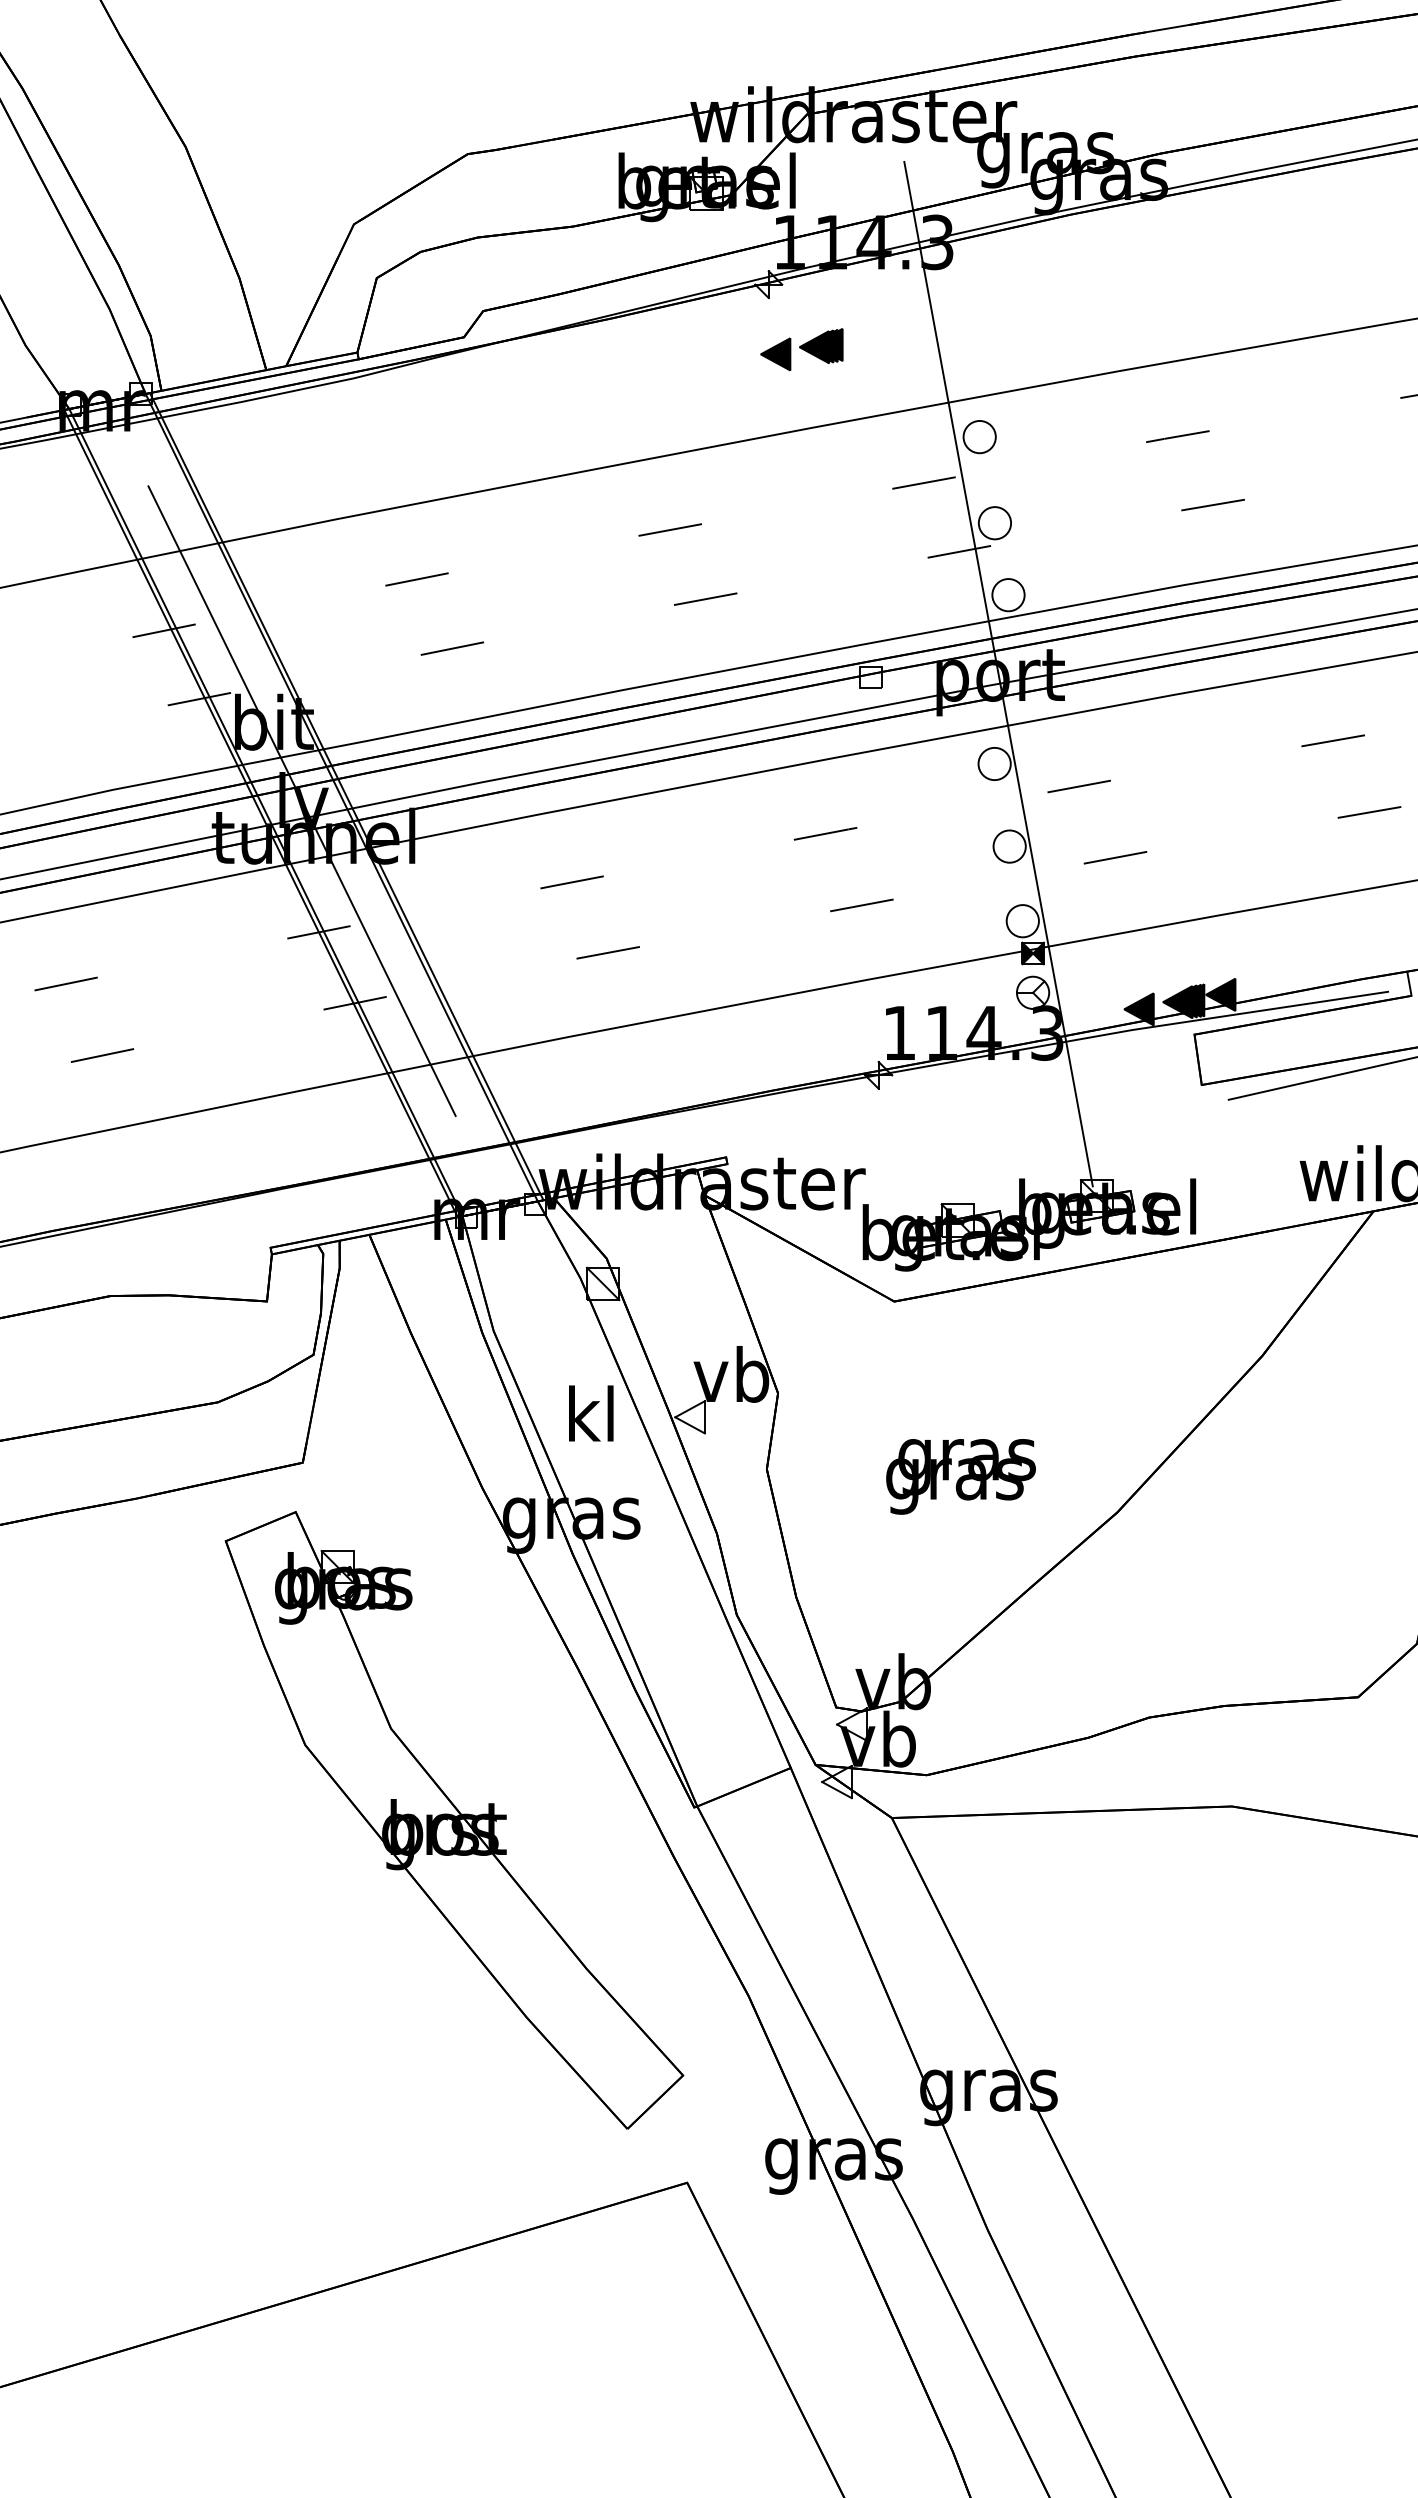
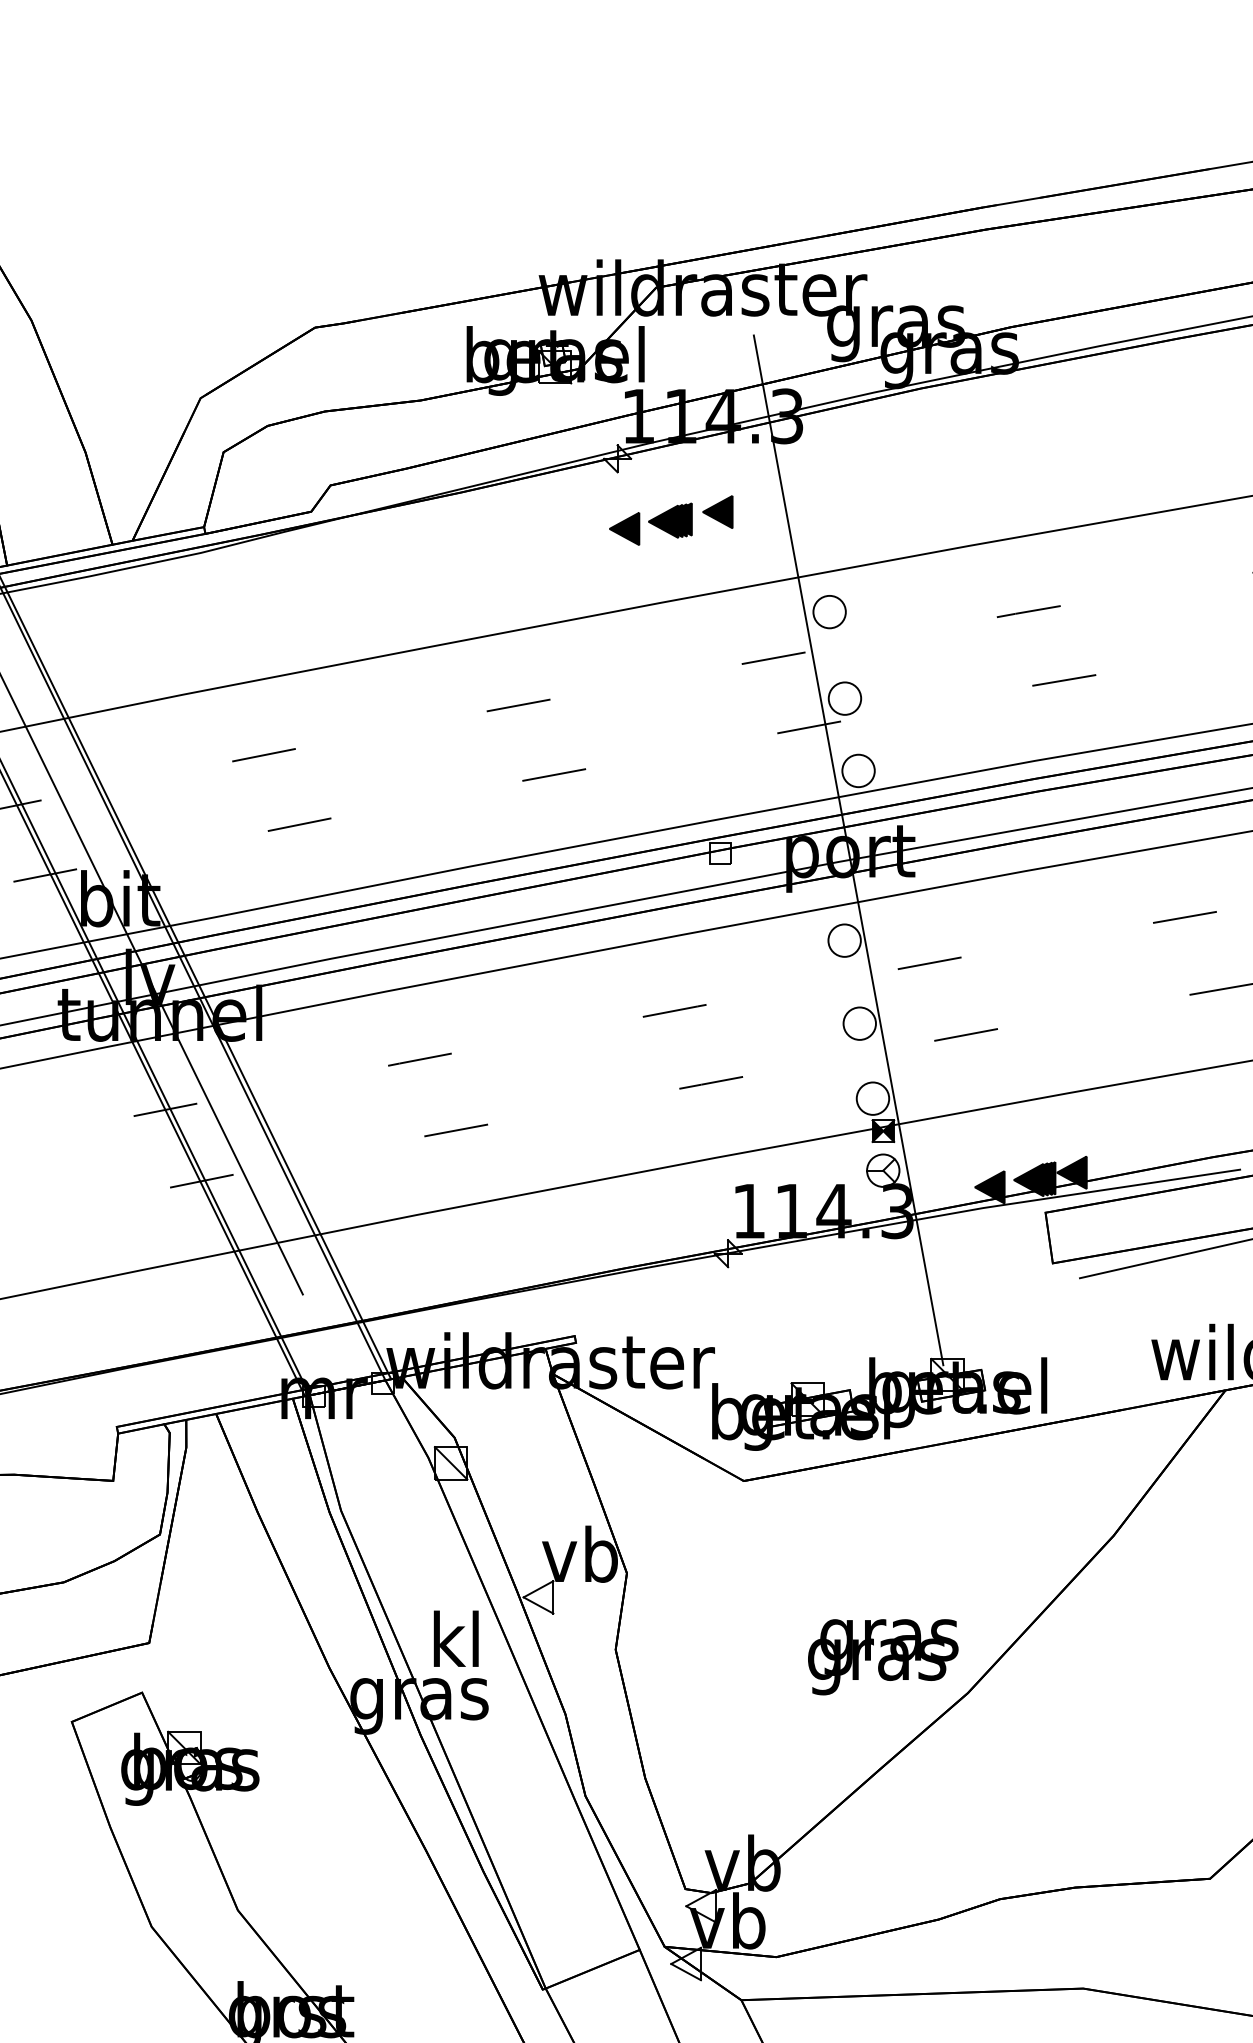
part: (868, 337) -> (717, 511), added
text: (591, 1413) -> (456, 1638), moved
text: (960, 1476) -> (882, 1656), moved

